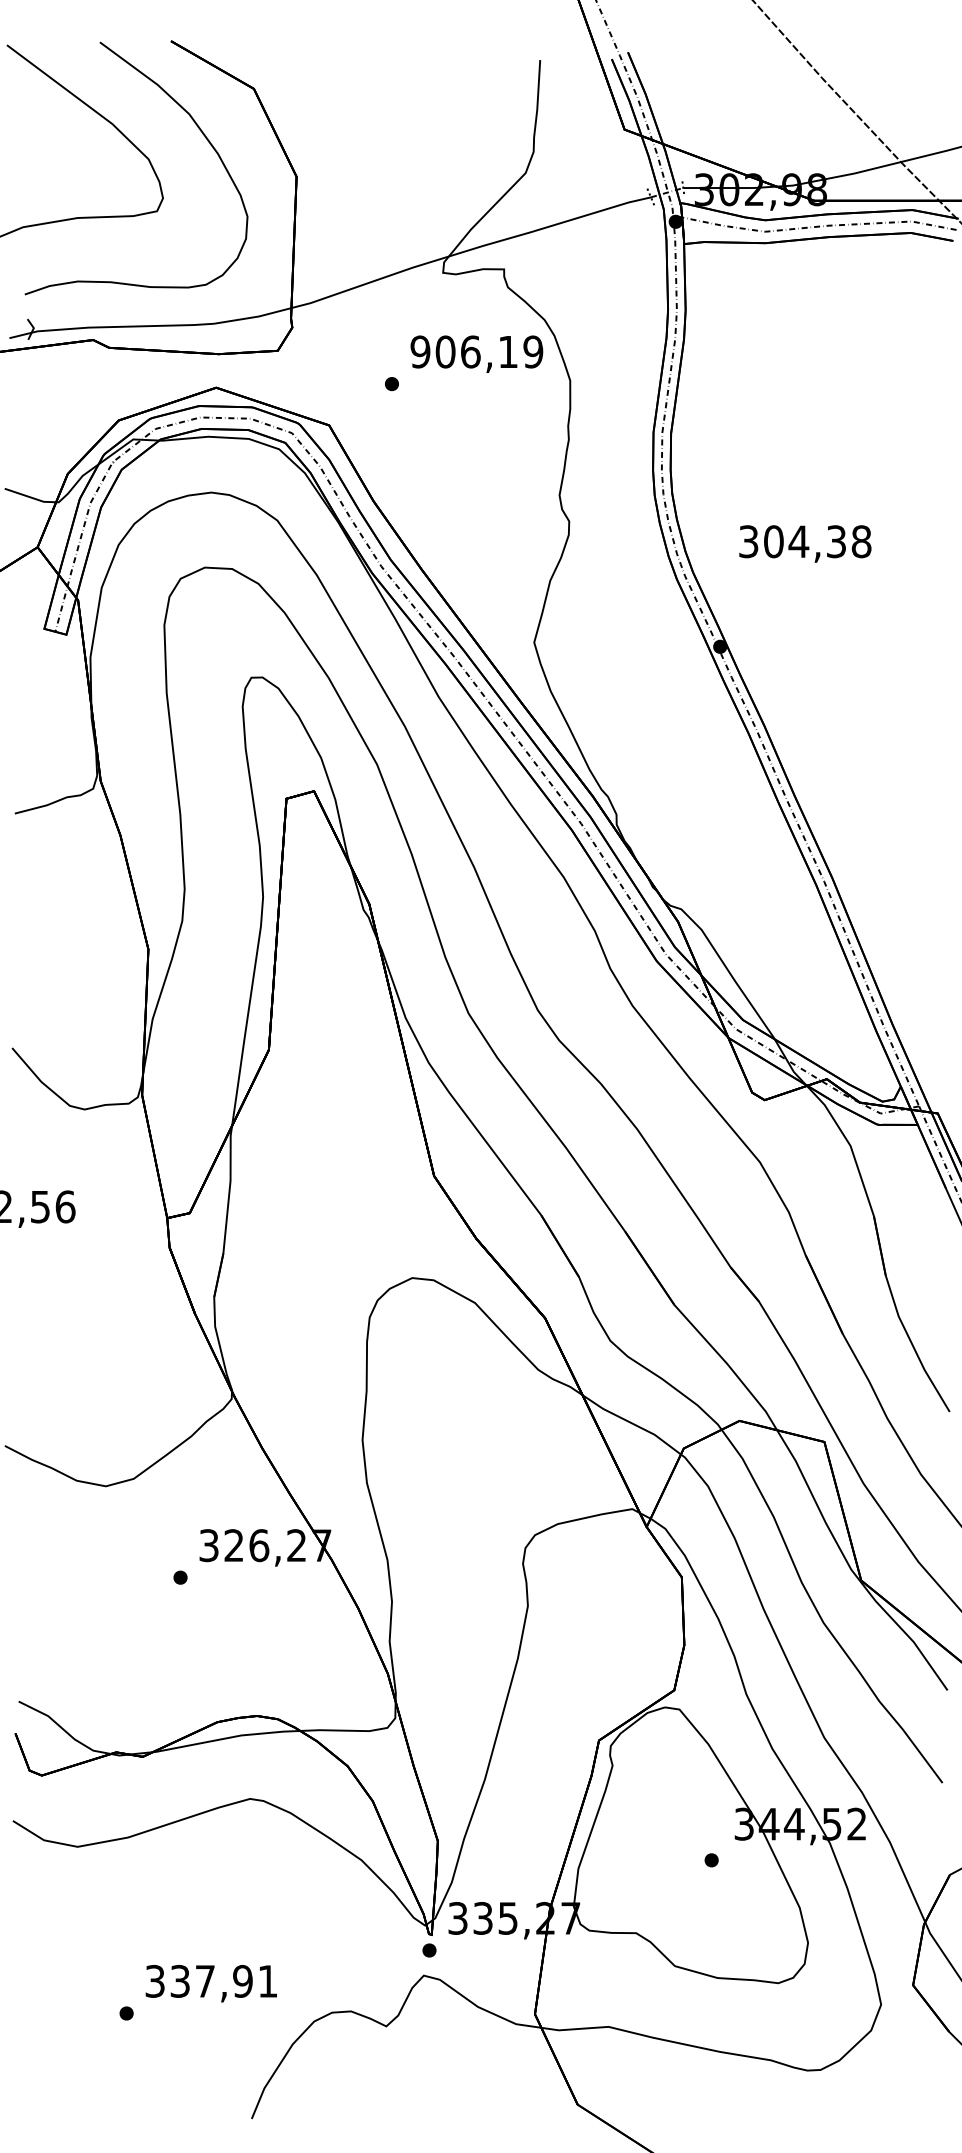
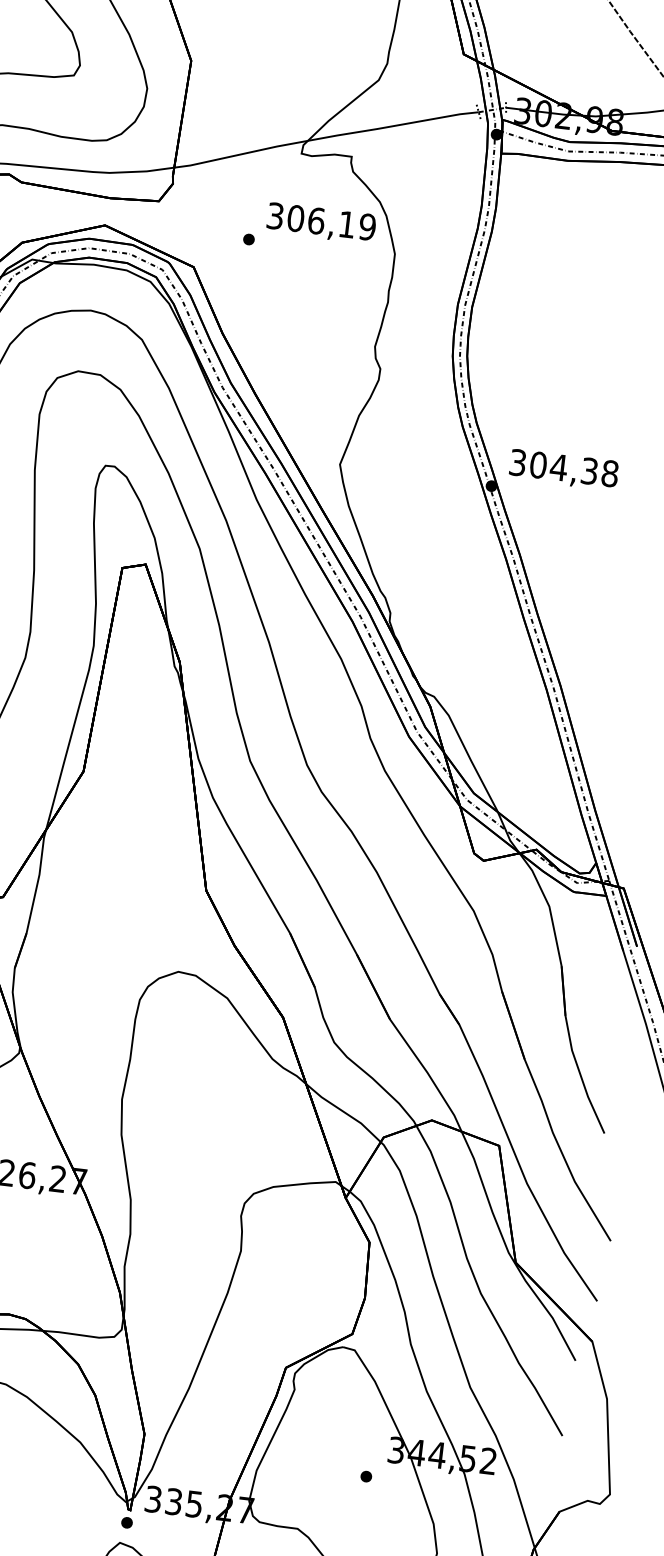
text: (420, 351) -> (275, 215), 906,19 -> 306,19
text: (805, 543) -> (564, 469), moved

